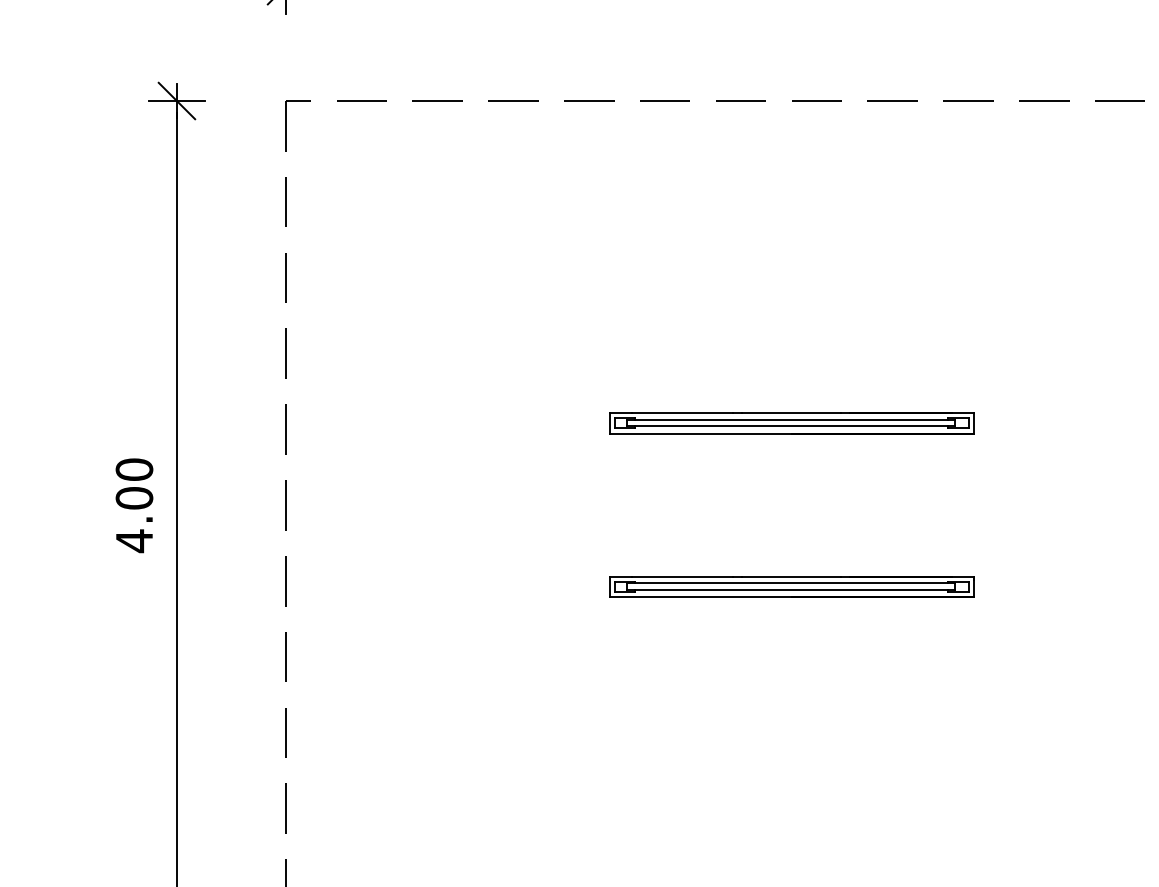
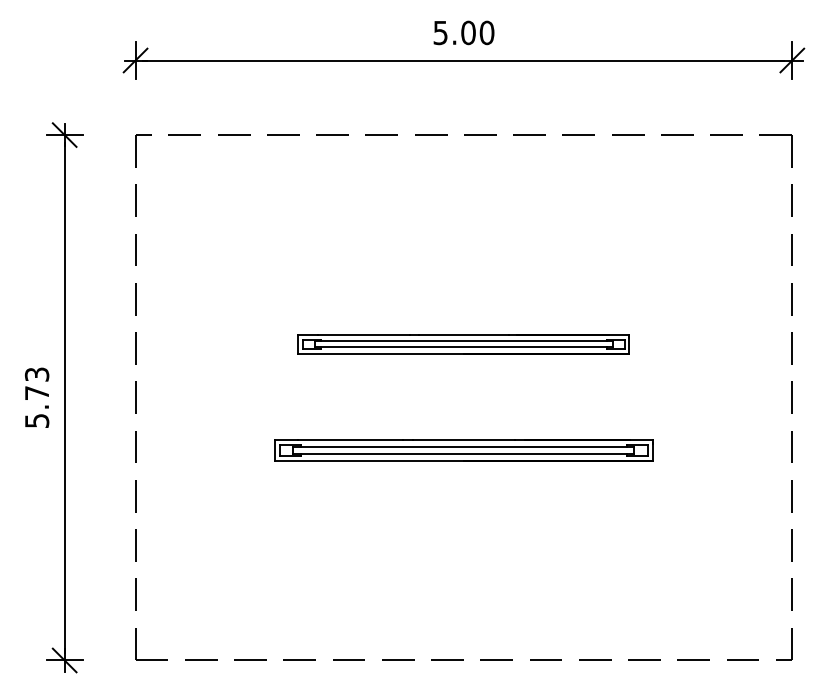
part: (790, 423) -> (463, 344), size x1.4
text: (135, 504) -> (37, 397), 4.00 -> 5.73
part: (790, 586) -> (463, 450), size x1.6

